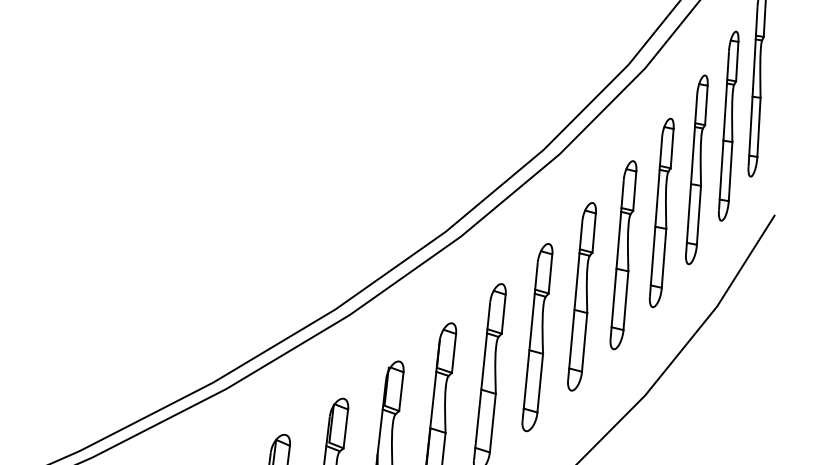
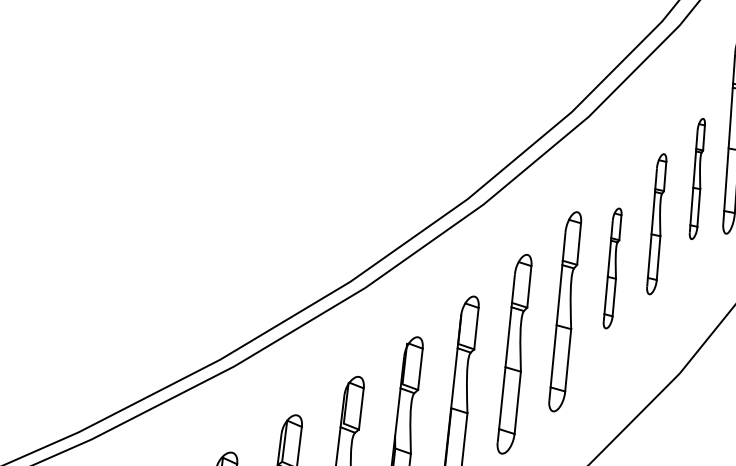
part: (661, 212) -> (697, 178), size x0.6
part: (623, 255) -> (656, 224), size x0.7
part: (581, 296) -> (612, 268), size x0.6

